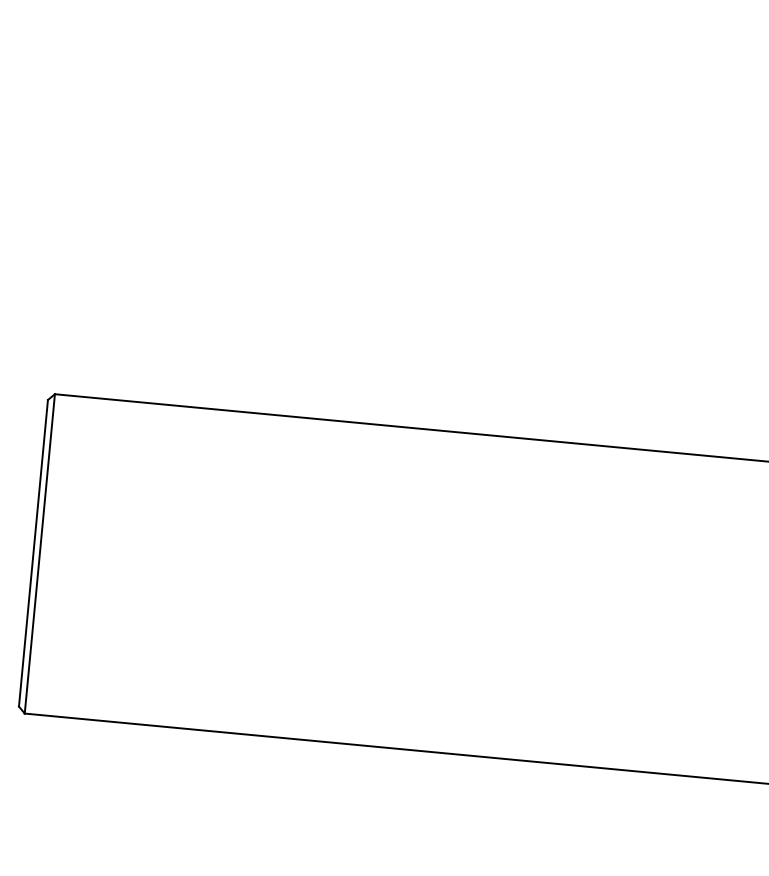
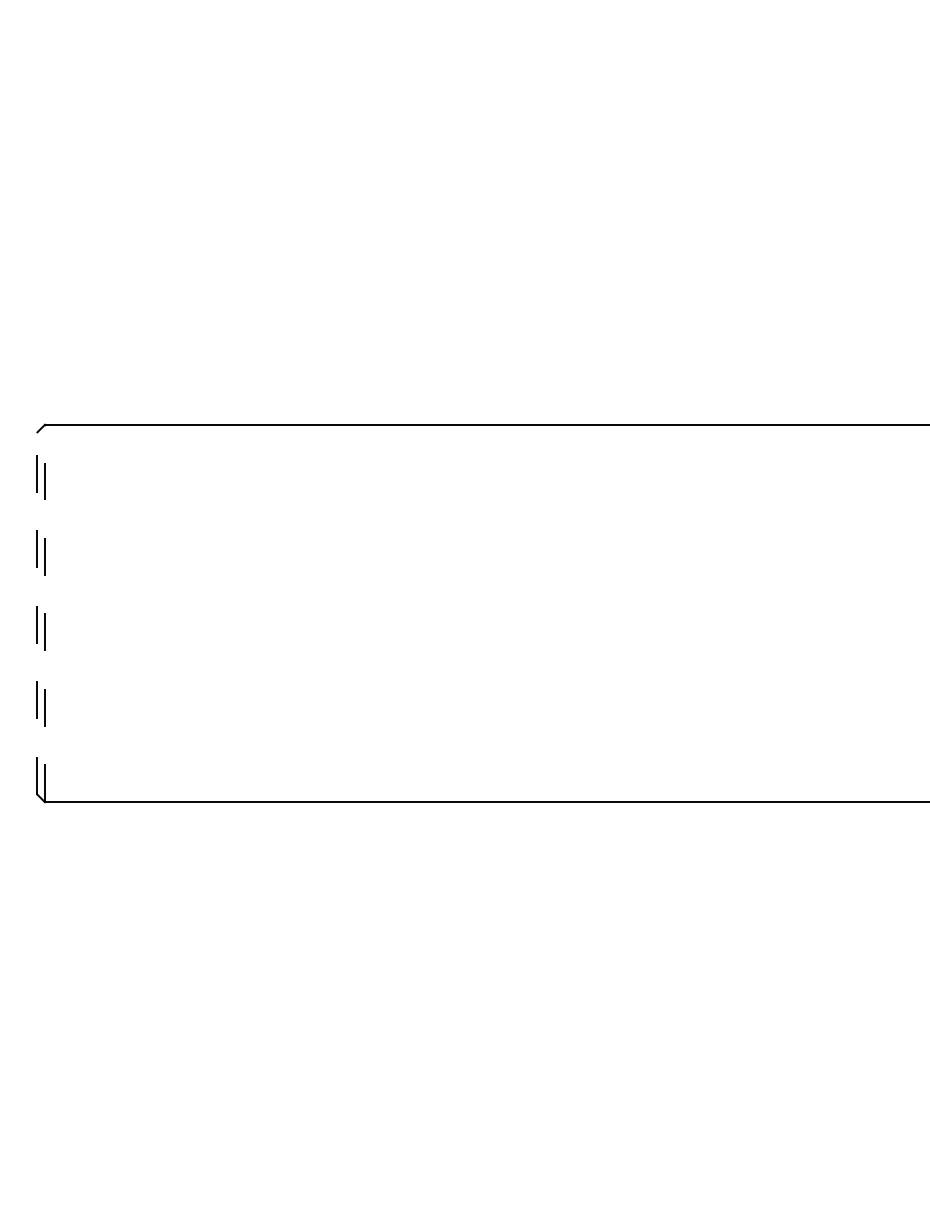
line: (33, 553) -> (37, 613), solid -> dashed
line: (40, 553) -> (45, 613), solid -> dashed

